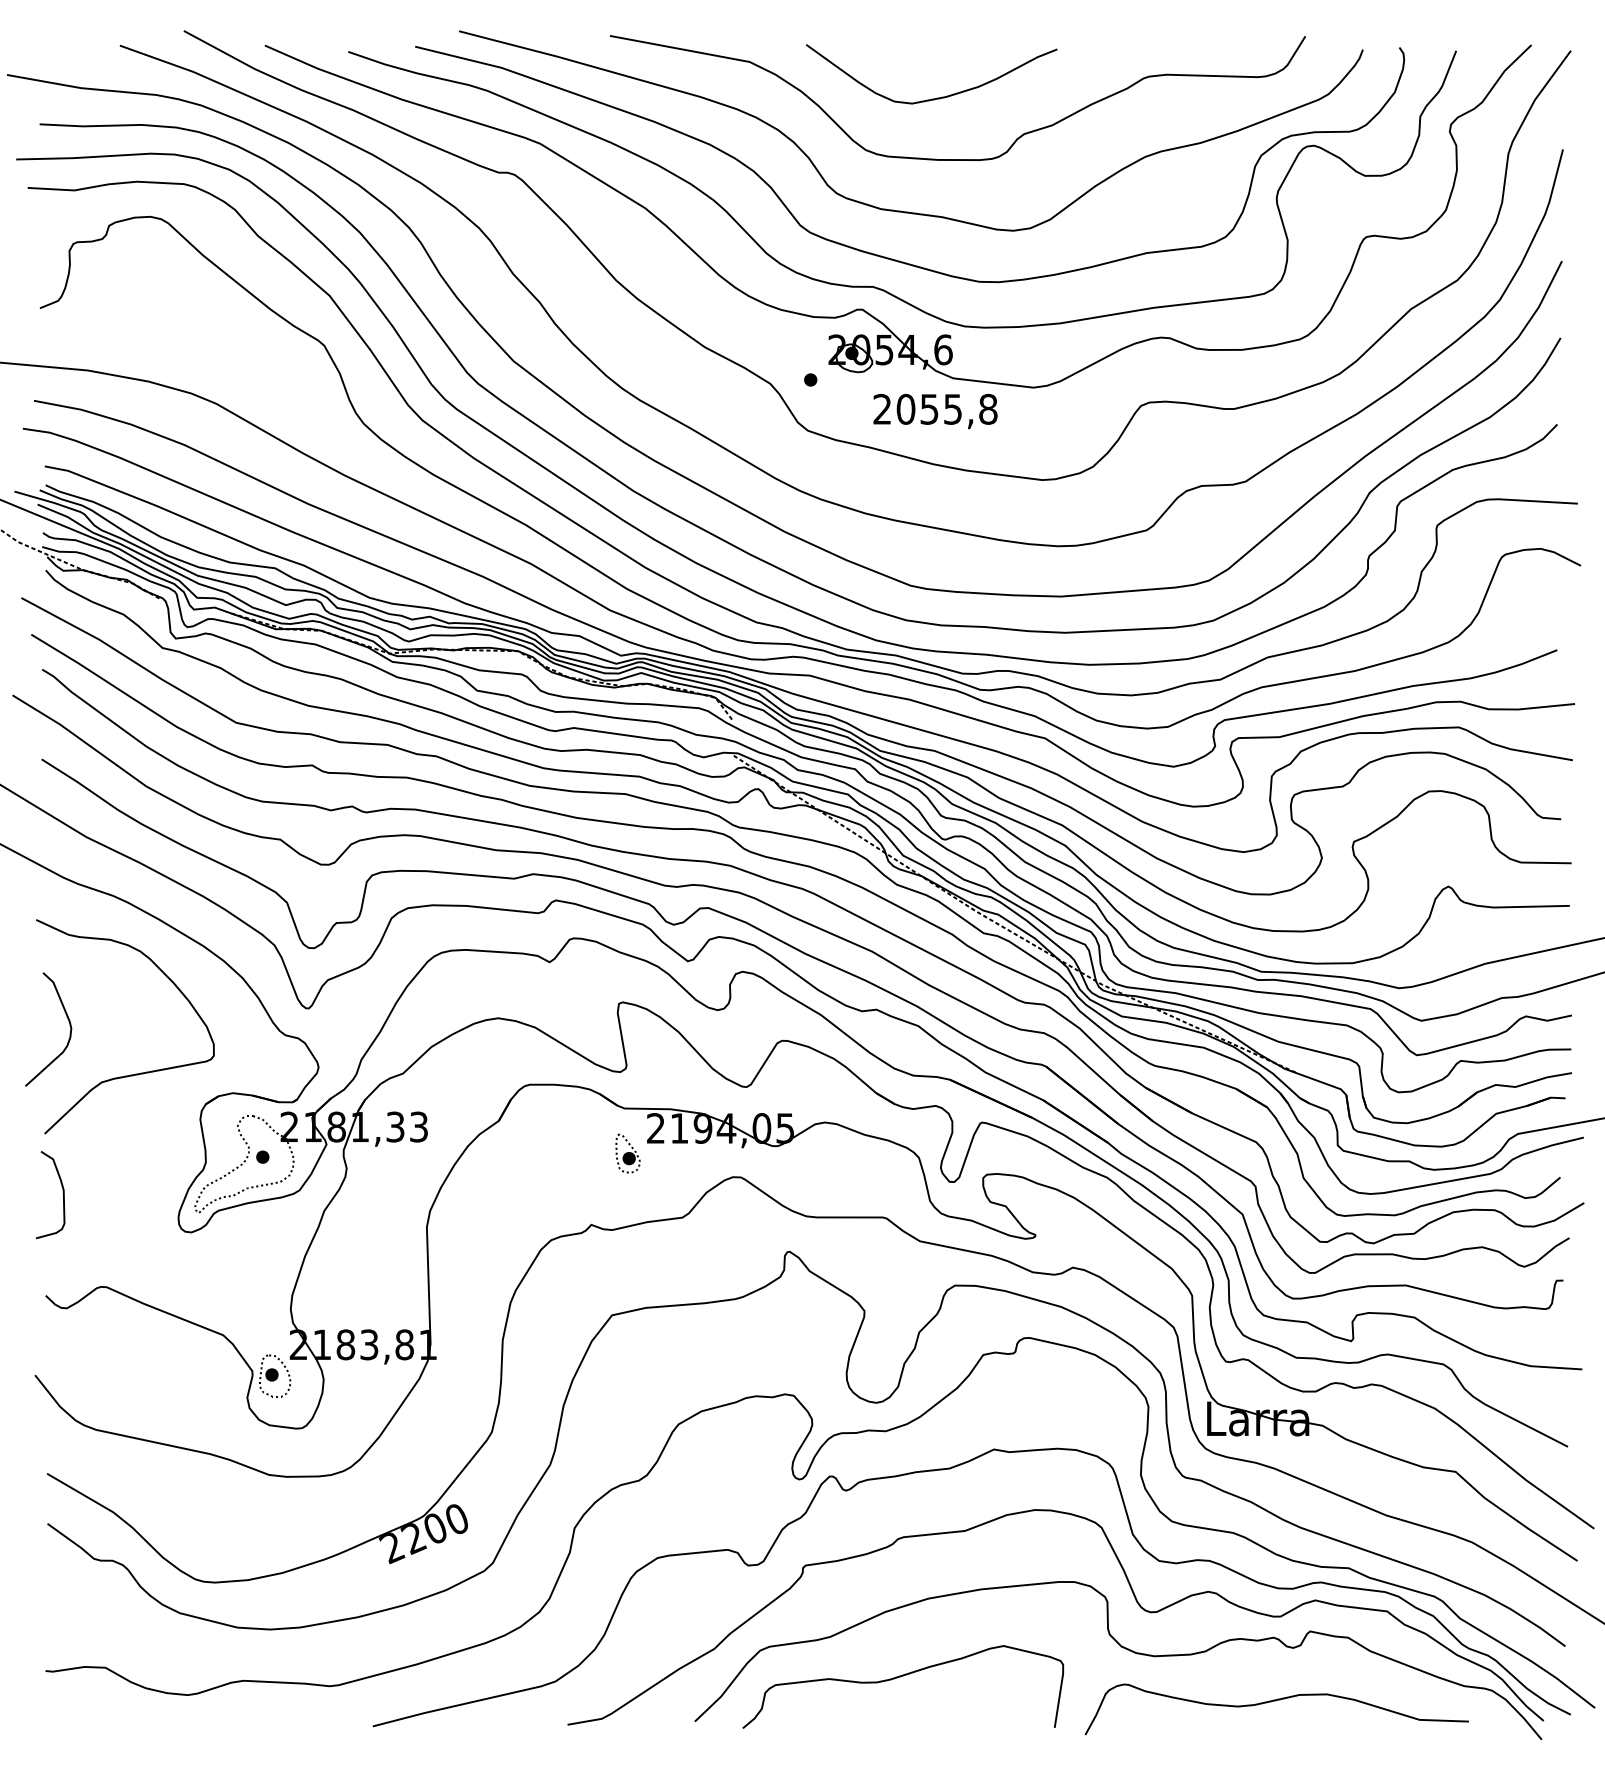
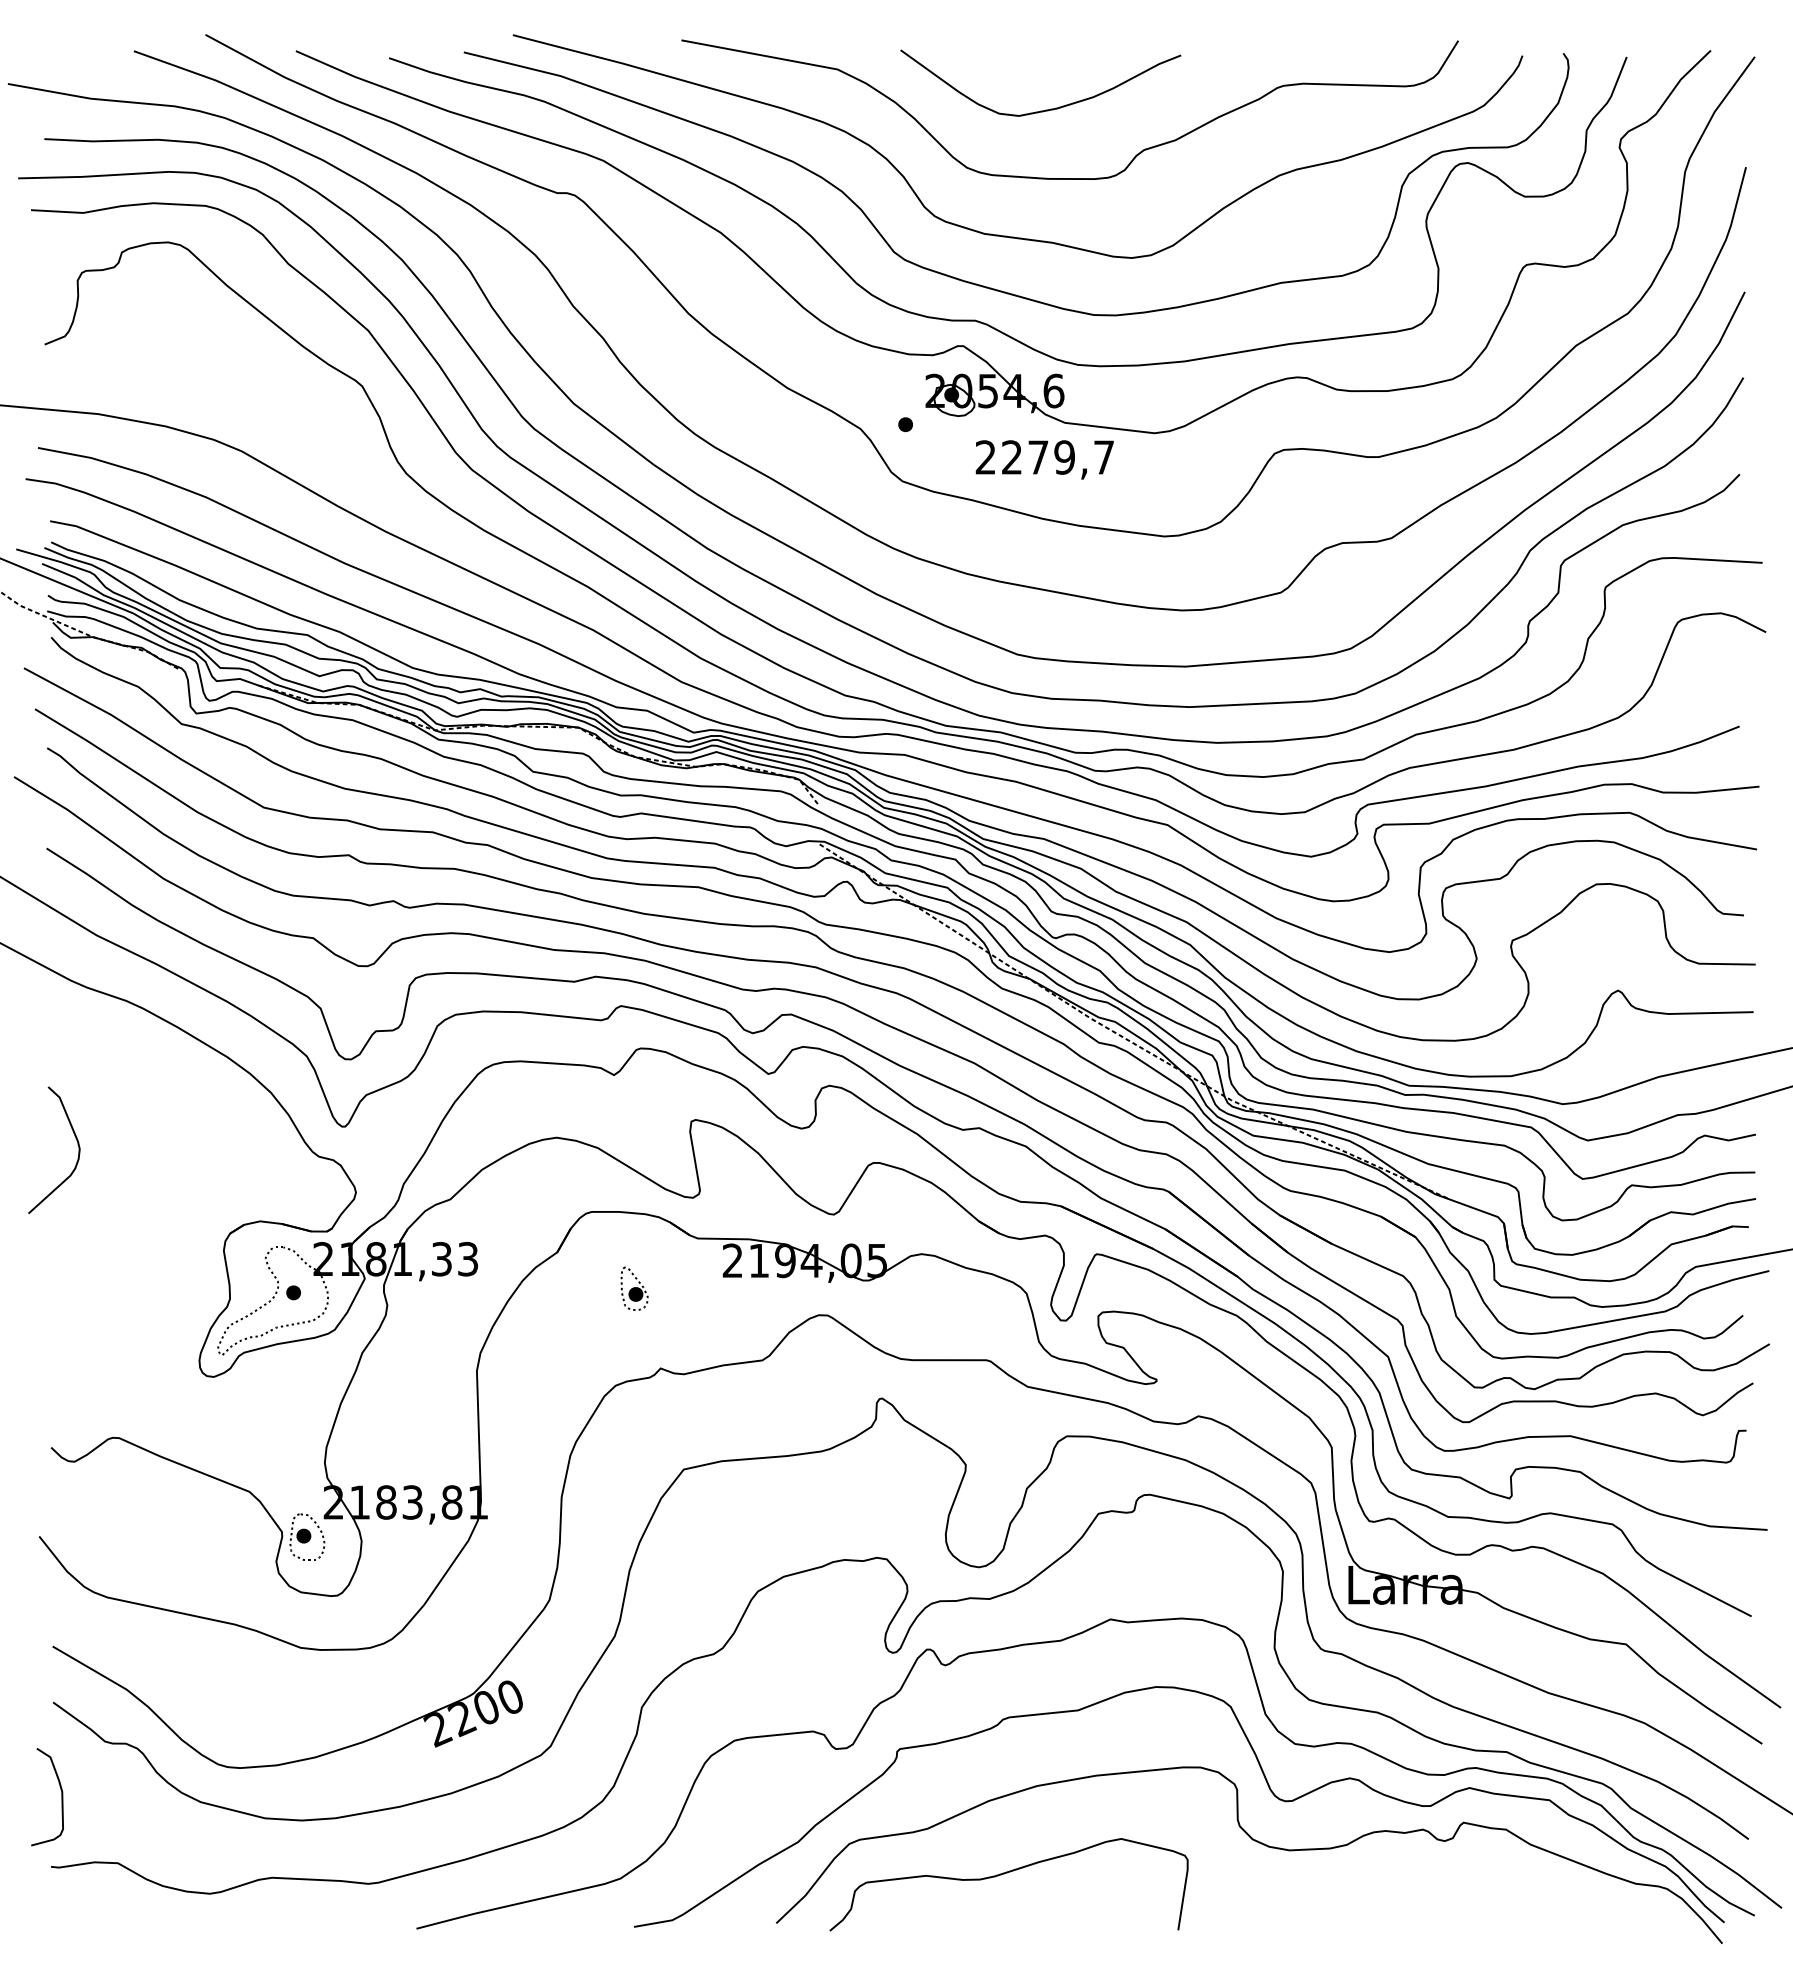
text: (946, 409) -> (1057, 457), 2055,8 -> 2279,7
curve: (135, 1073) -> (151, 1199), removed
part: (627, 1153) -> (634, 1288), moved
curve: (63, 1195) -> (61, 1797), moved
curve: (1272, 1702) -> (1421, 1901), removed

